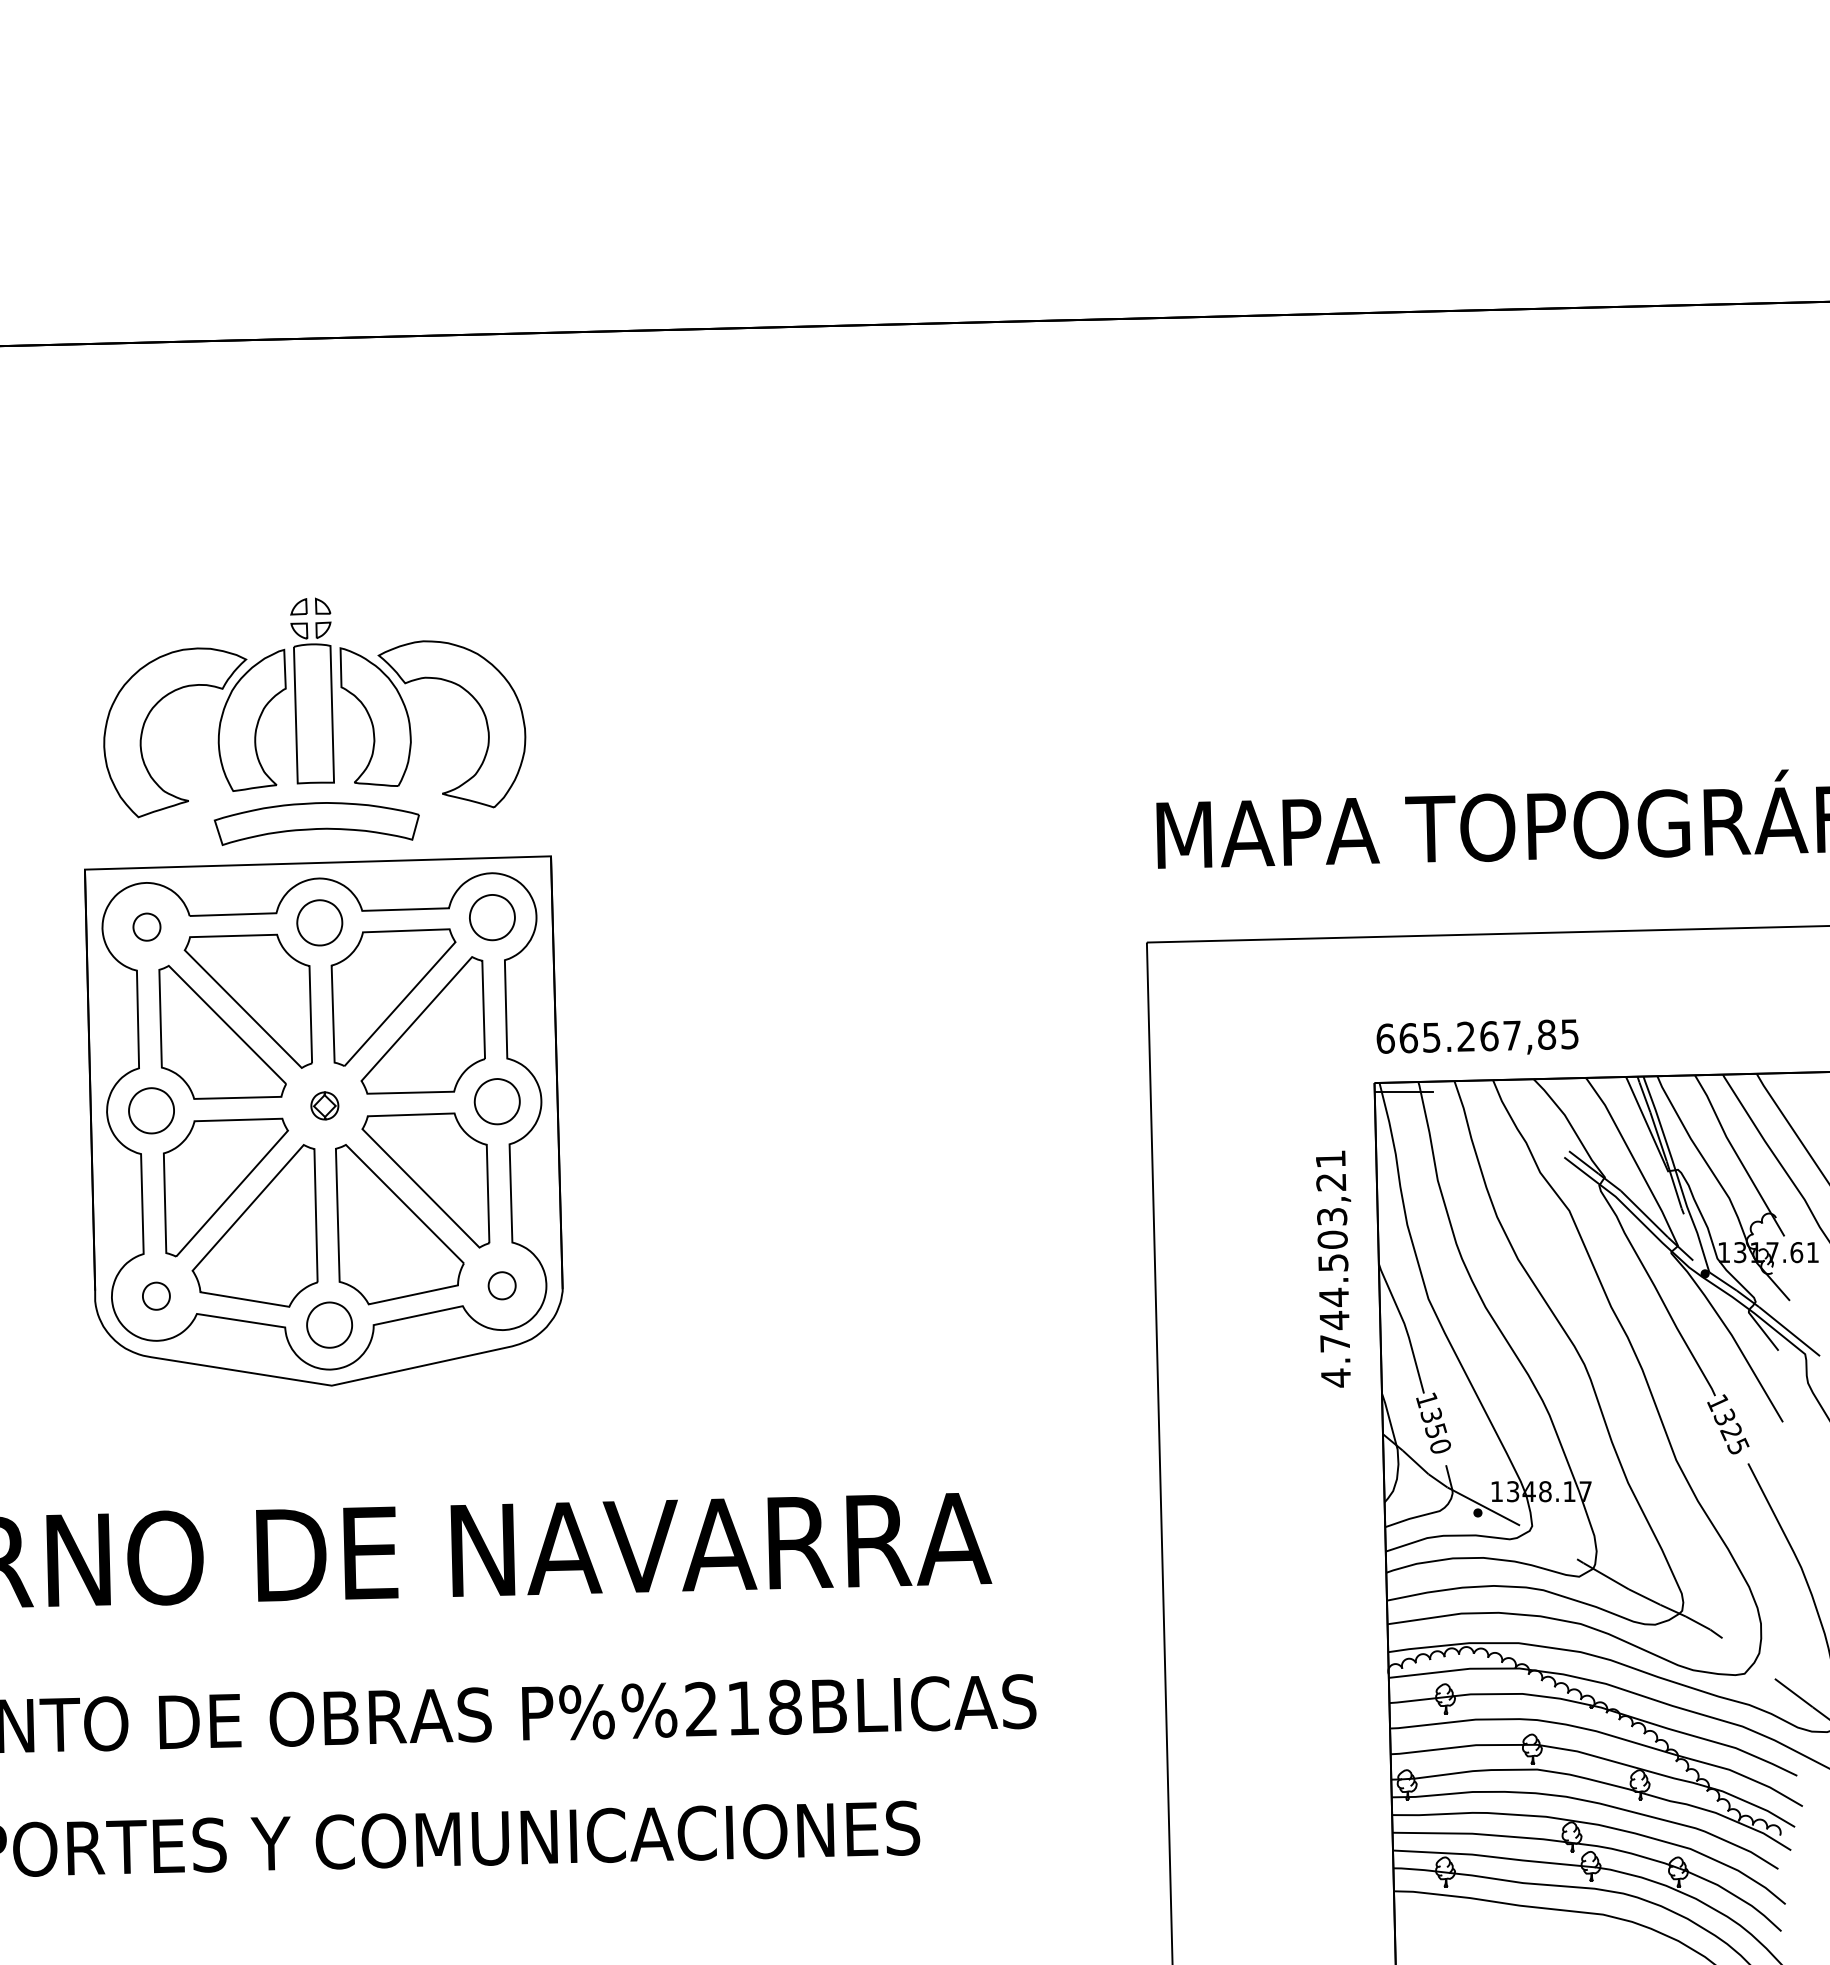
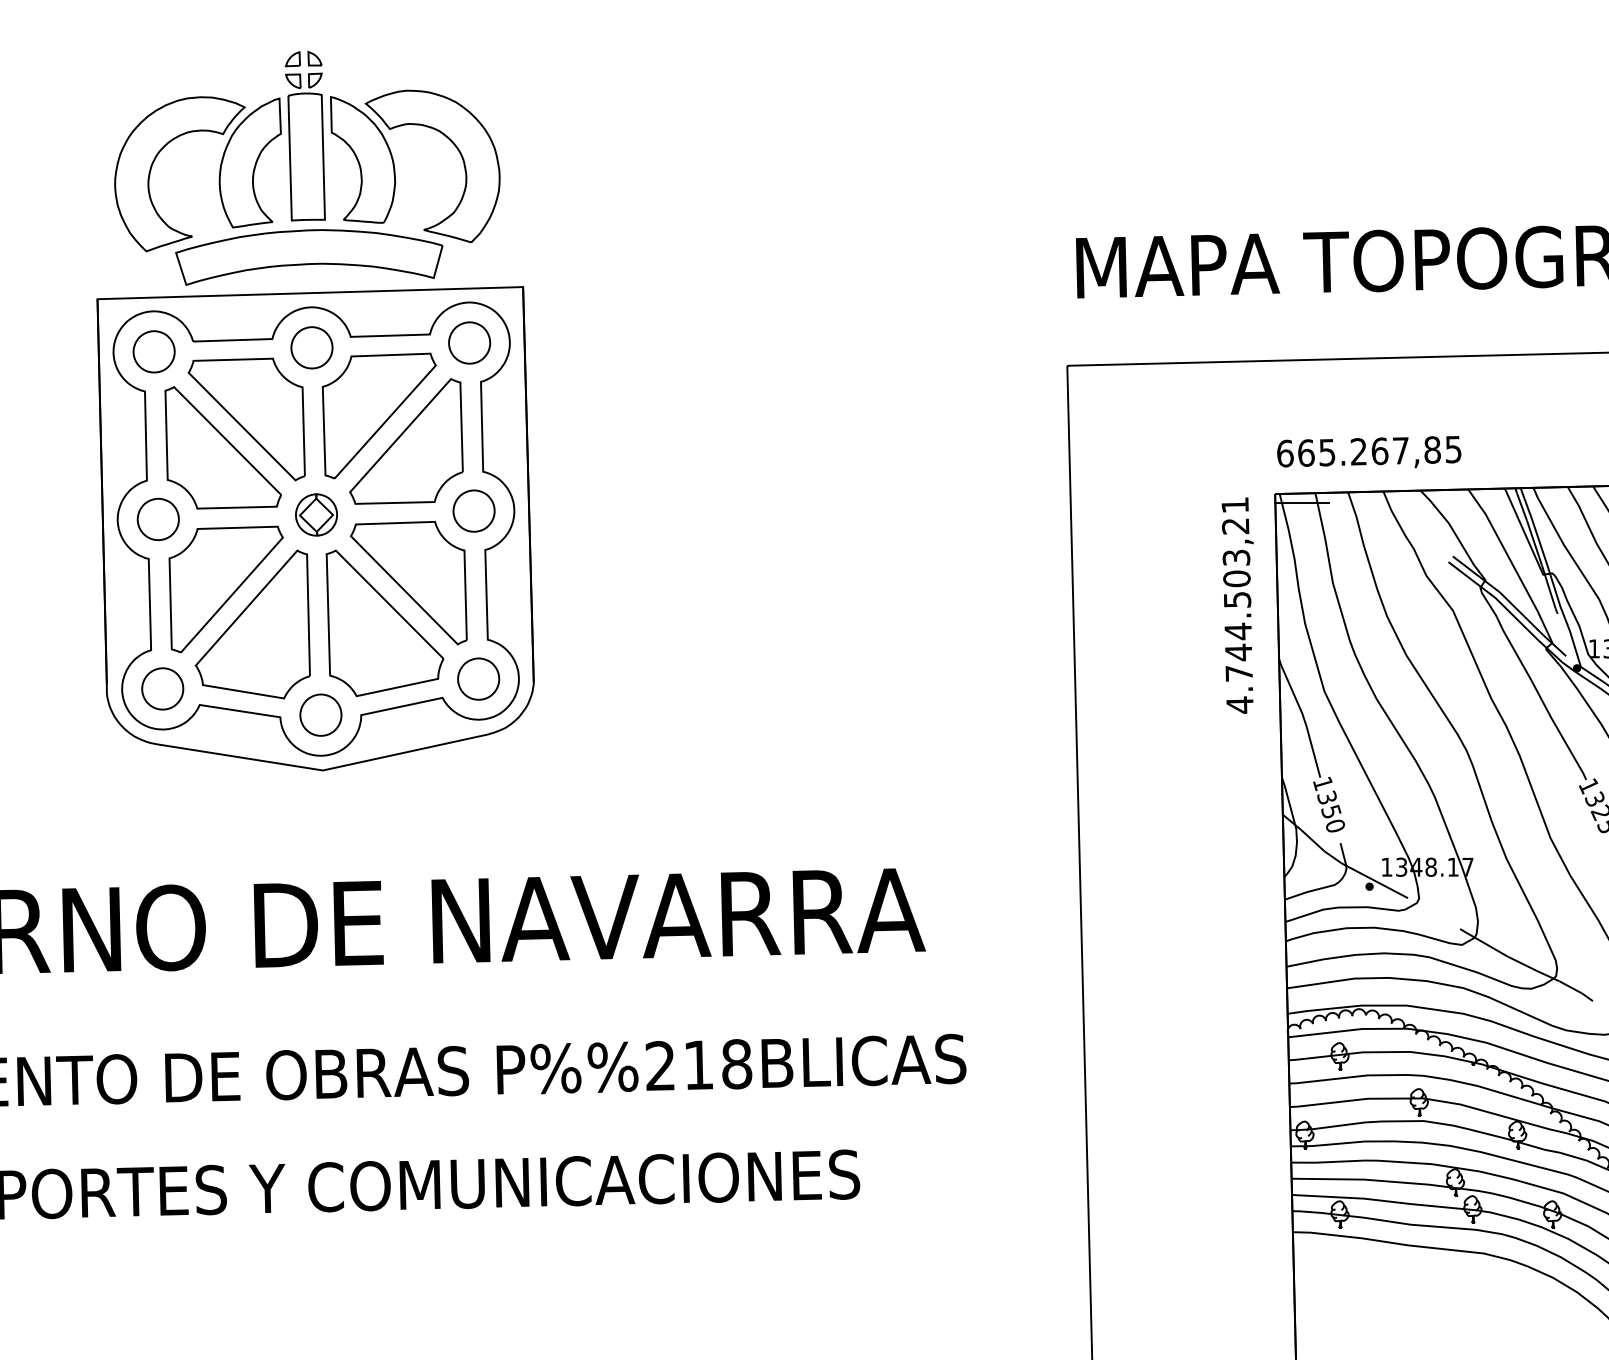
part: (316, 823) -> (308, 257), size x1.43
part: (146, 926) -> (153, 351), size x1.67
part: (324, 1105) -> (316, 514), size x1.67
text: (1333, 1268) -> (1237, 605), moved
part: (501, 1285) -> (477, 678), size x1.67
part: (156, 1295) -> (162, 688), size x1.67

